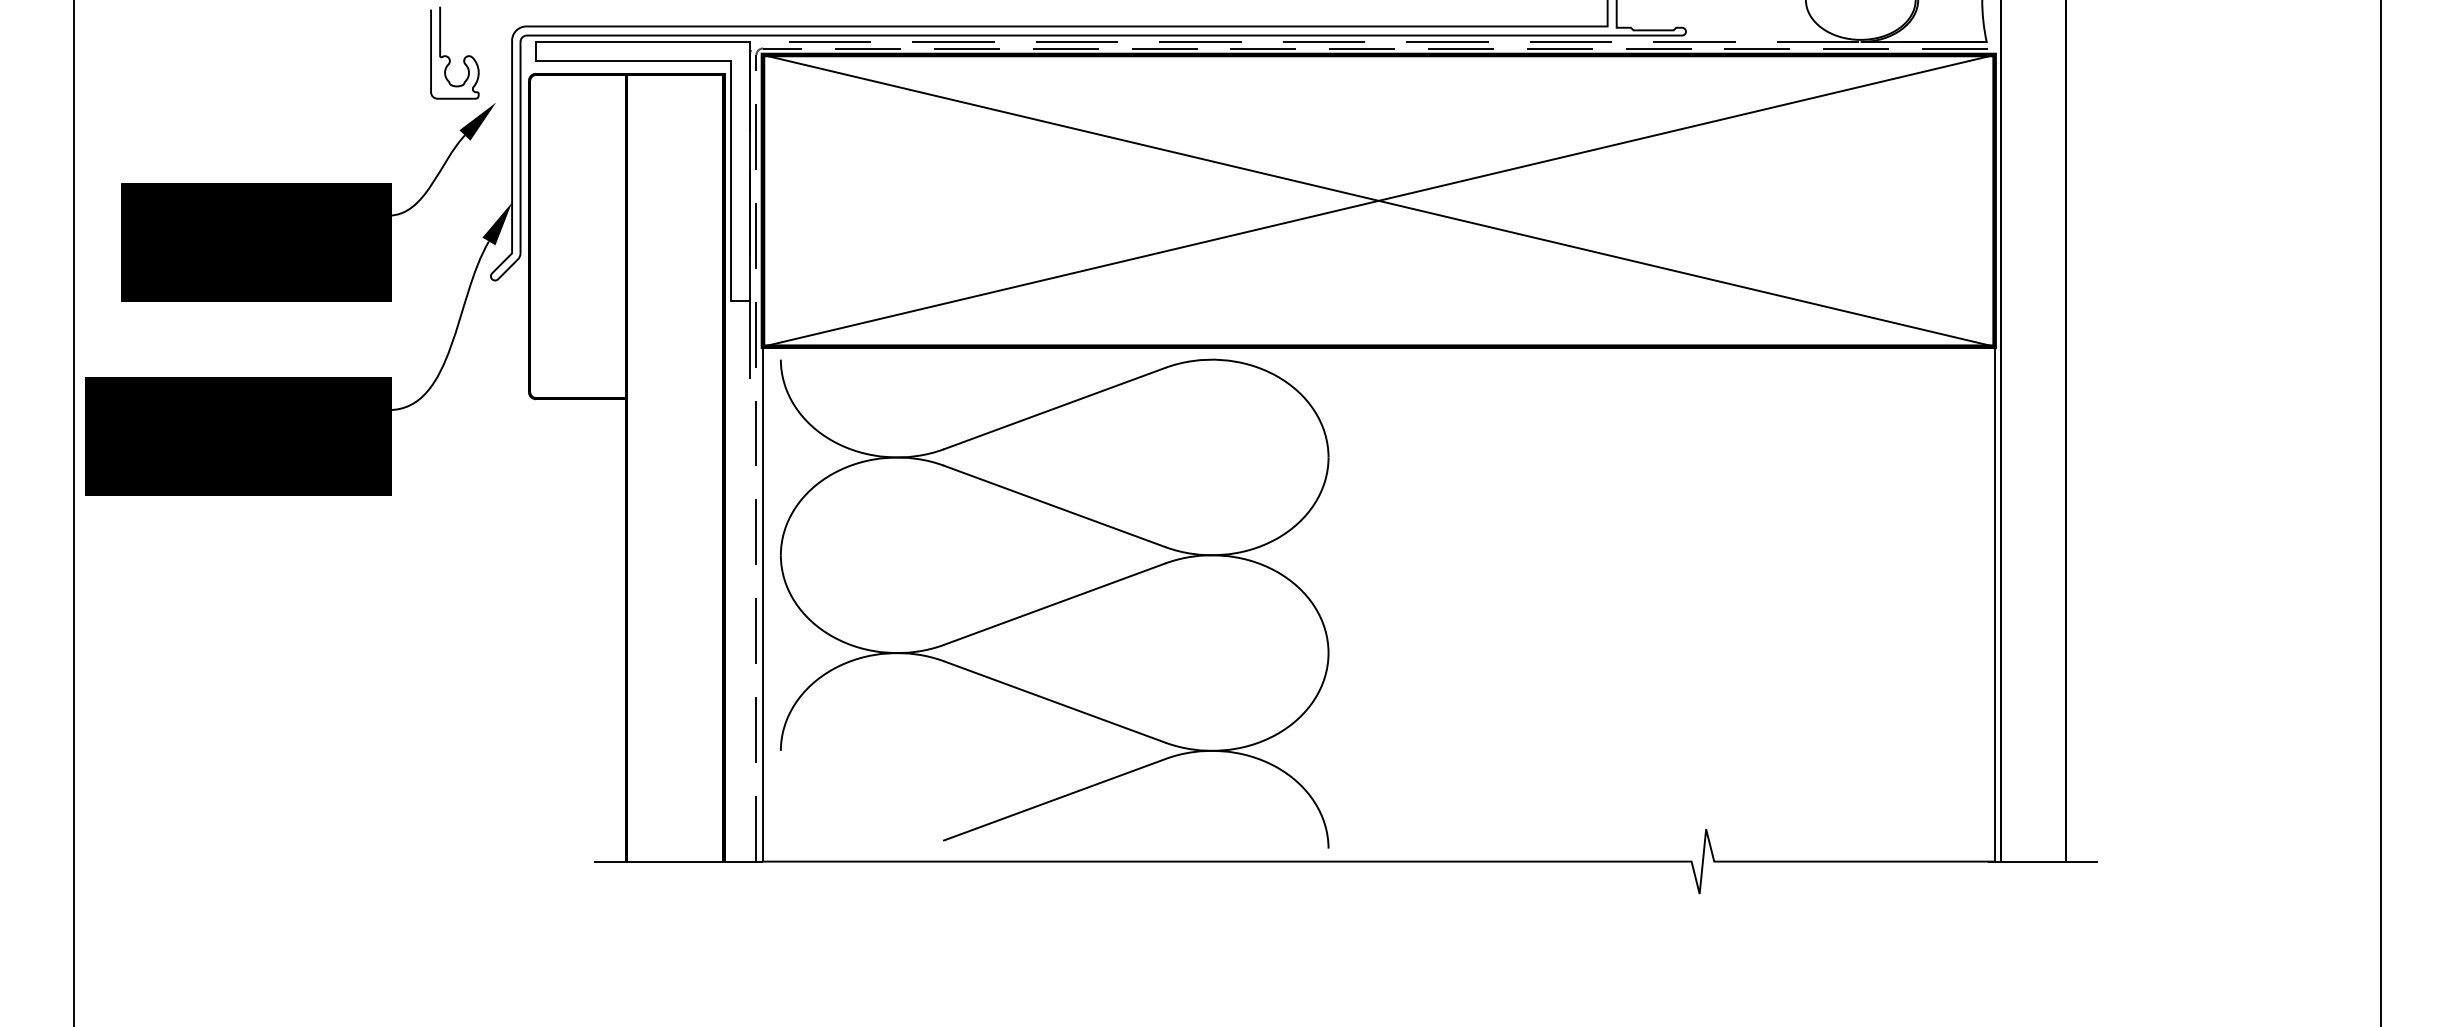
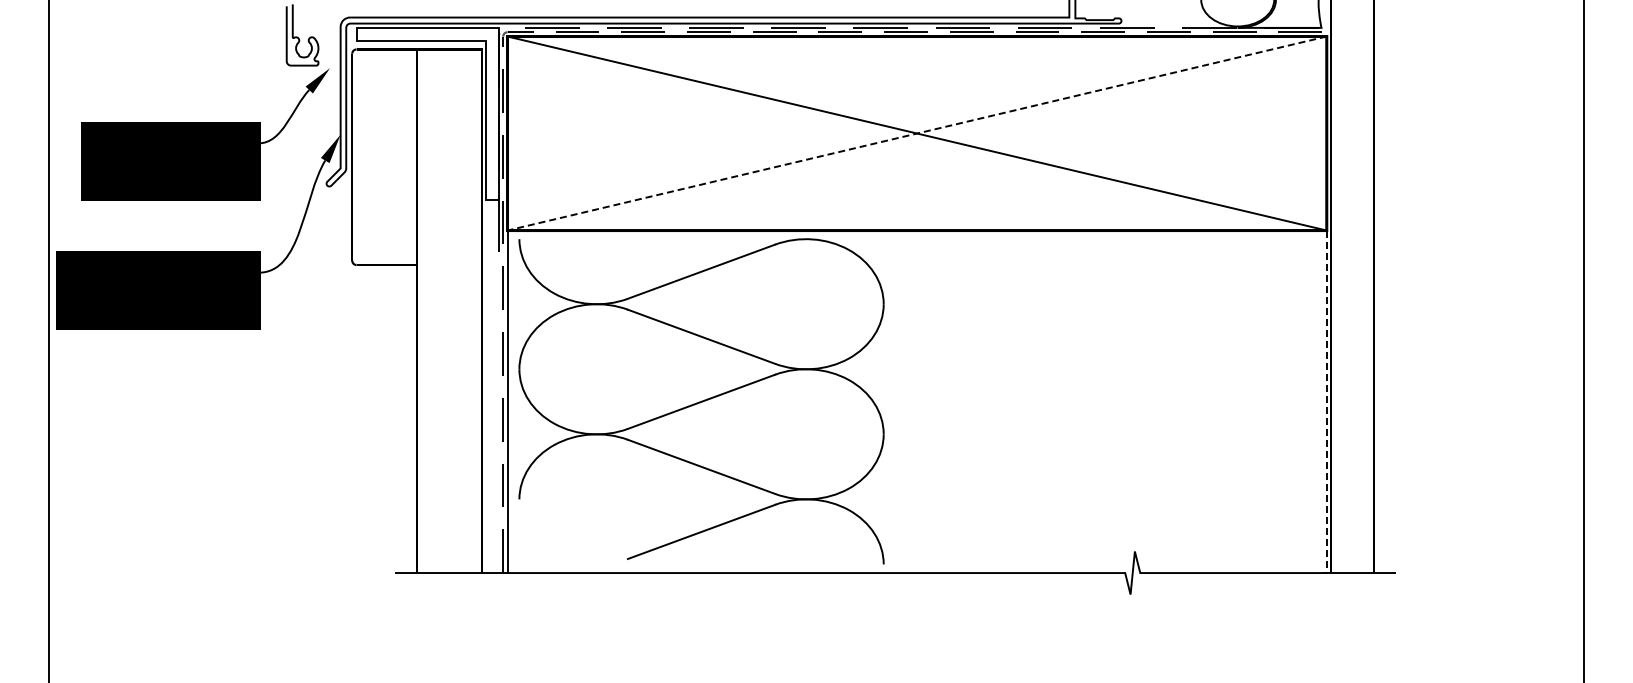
line: (1379, 200) -> (917, 133), solid -> dashed
line: (1994, 605) -> (1326, 402), solid -> dashed

